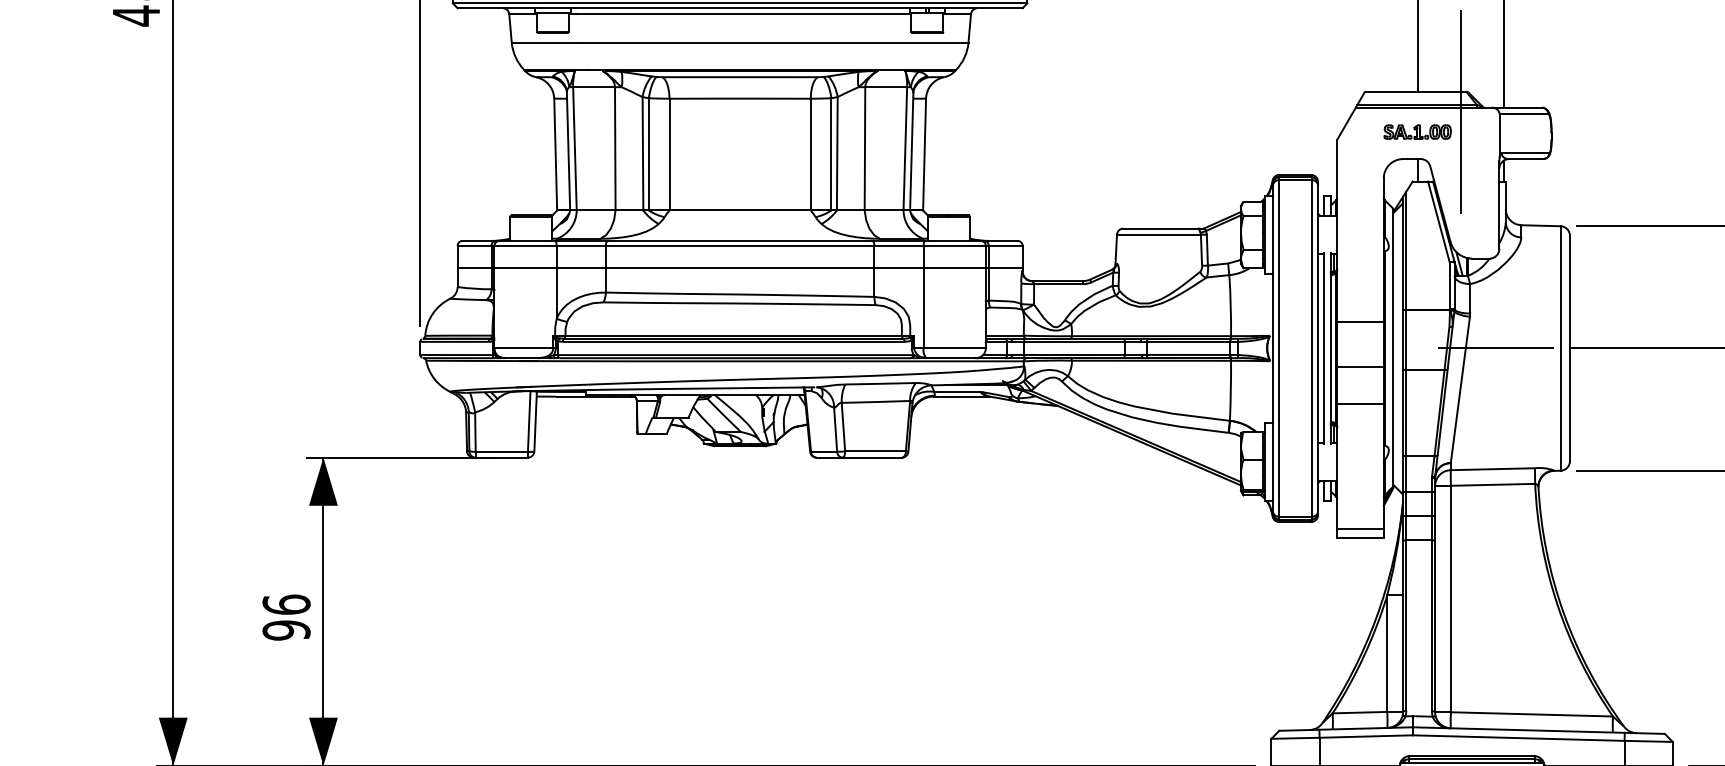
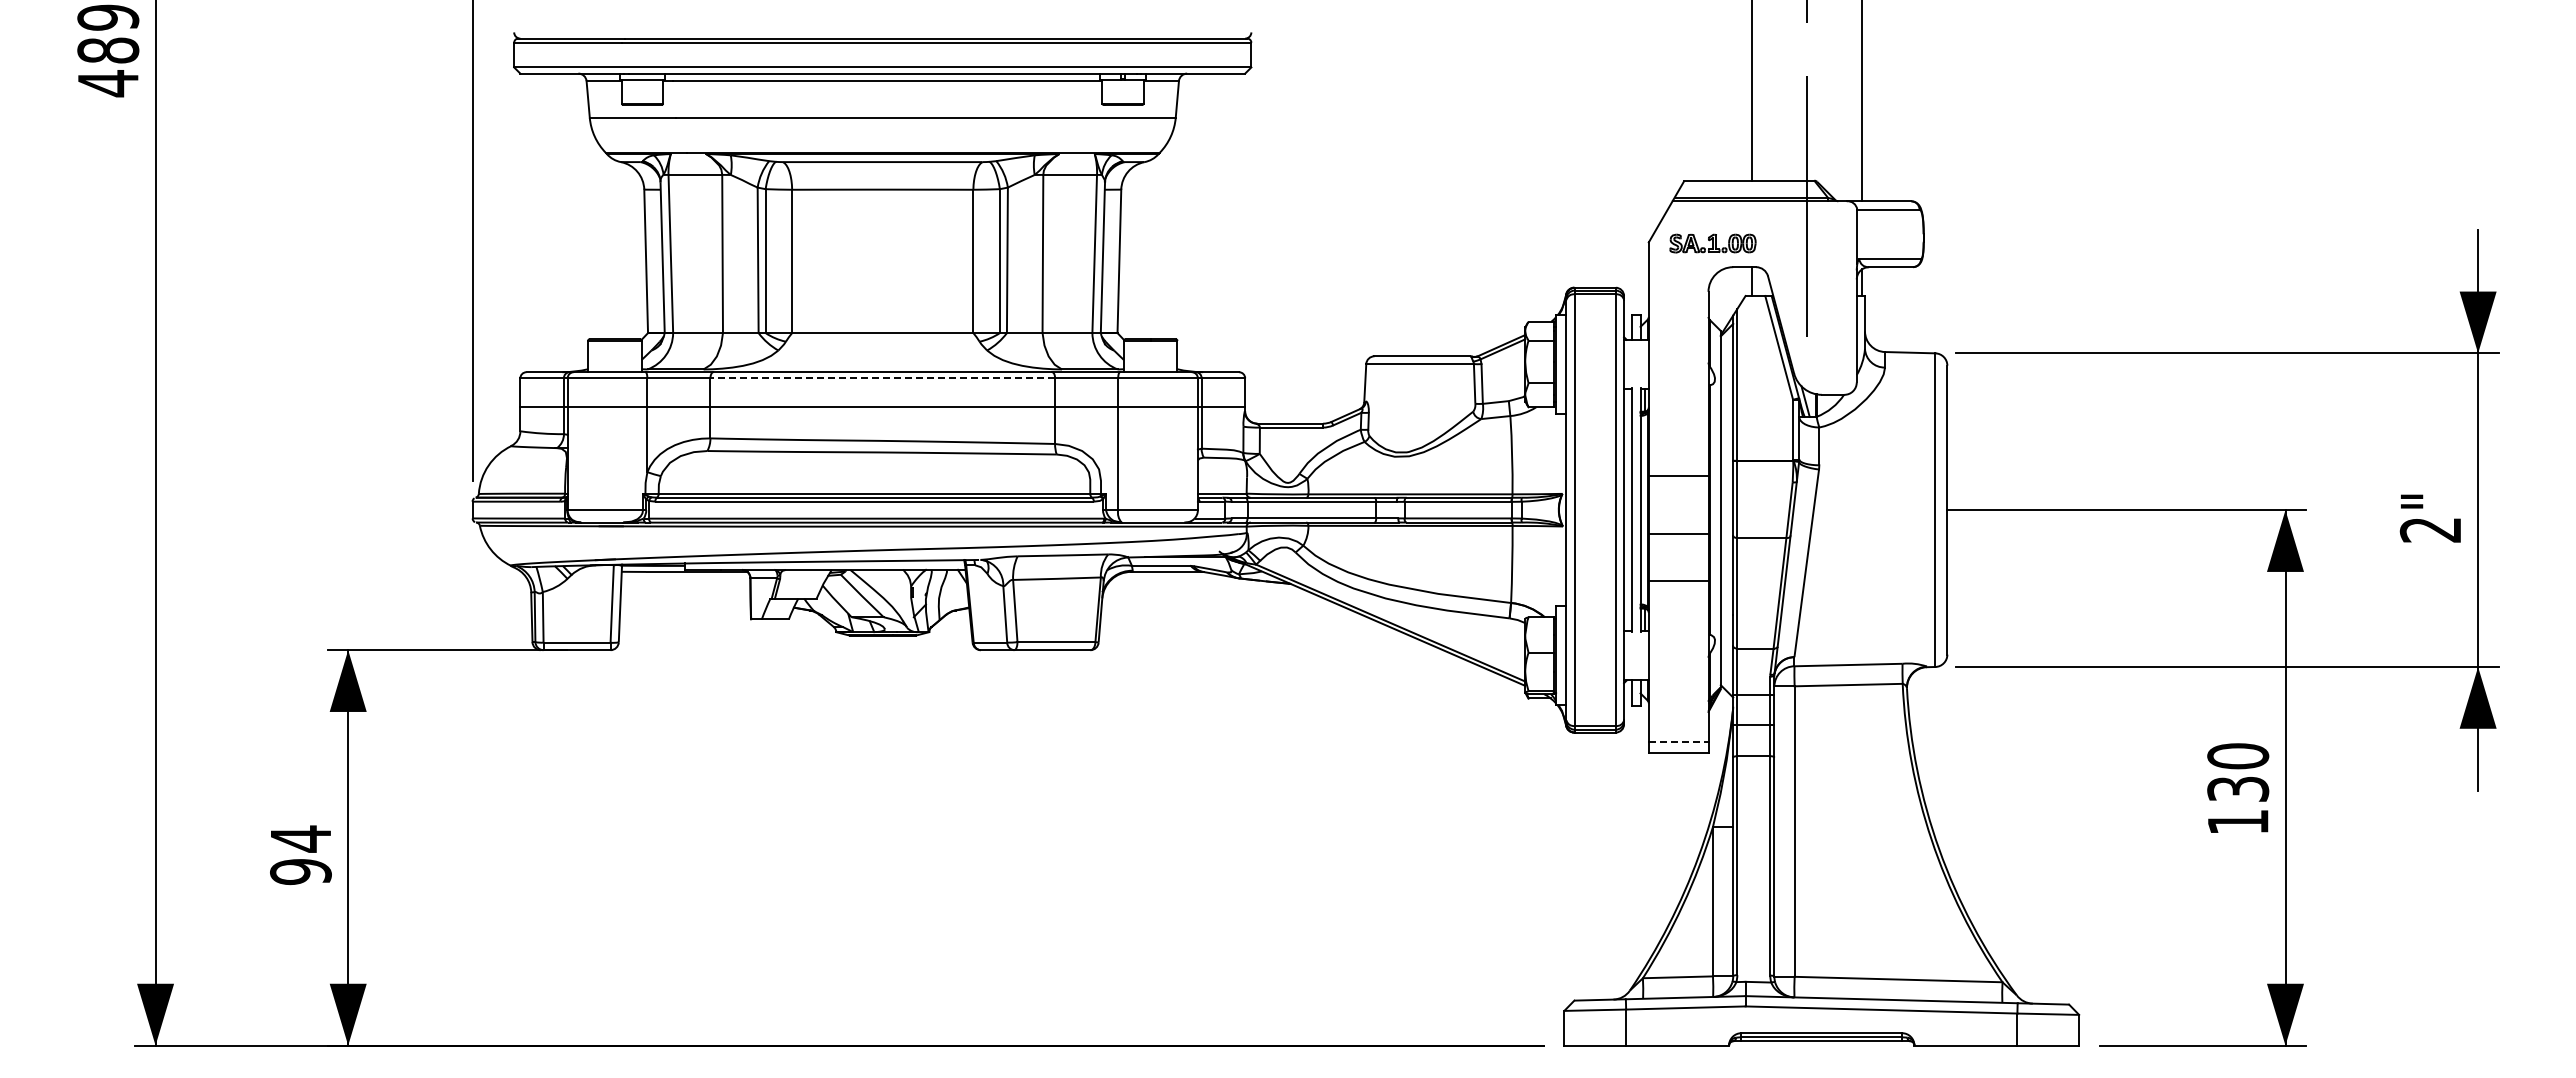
part: (1417, 132) -> (1712, 243), moved
line: (739, 245) -> (882, 378), solid -> dashed
line: (1496, 348) -> (1852, 510), removed
line: (1360, 528) -> (1678, 741), solid -> dashed
text: (286, 604) -> (300, 838), 96 -> 94

